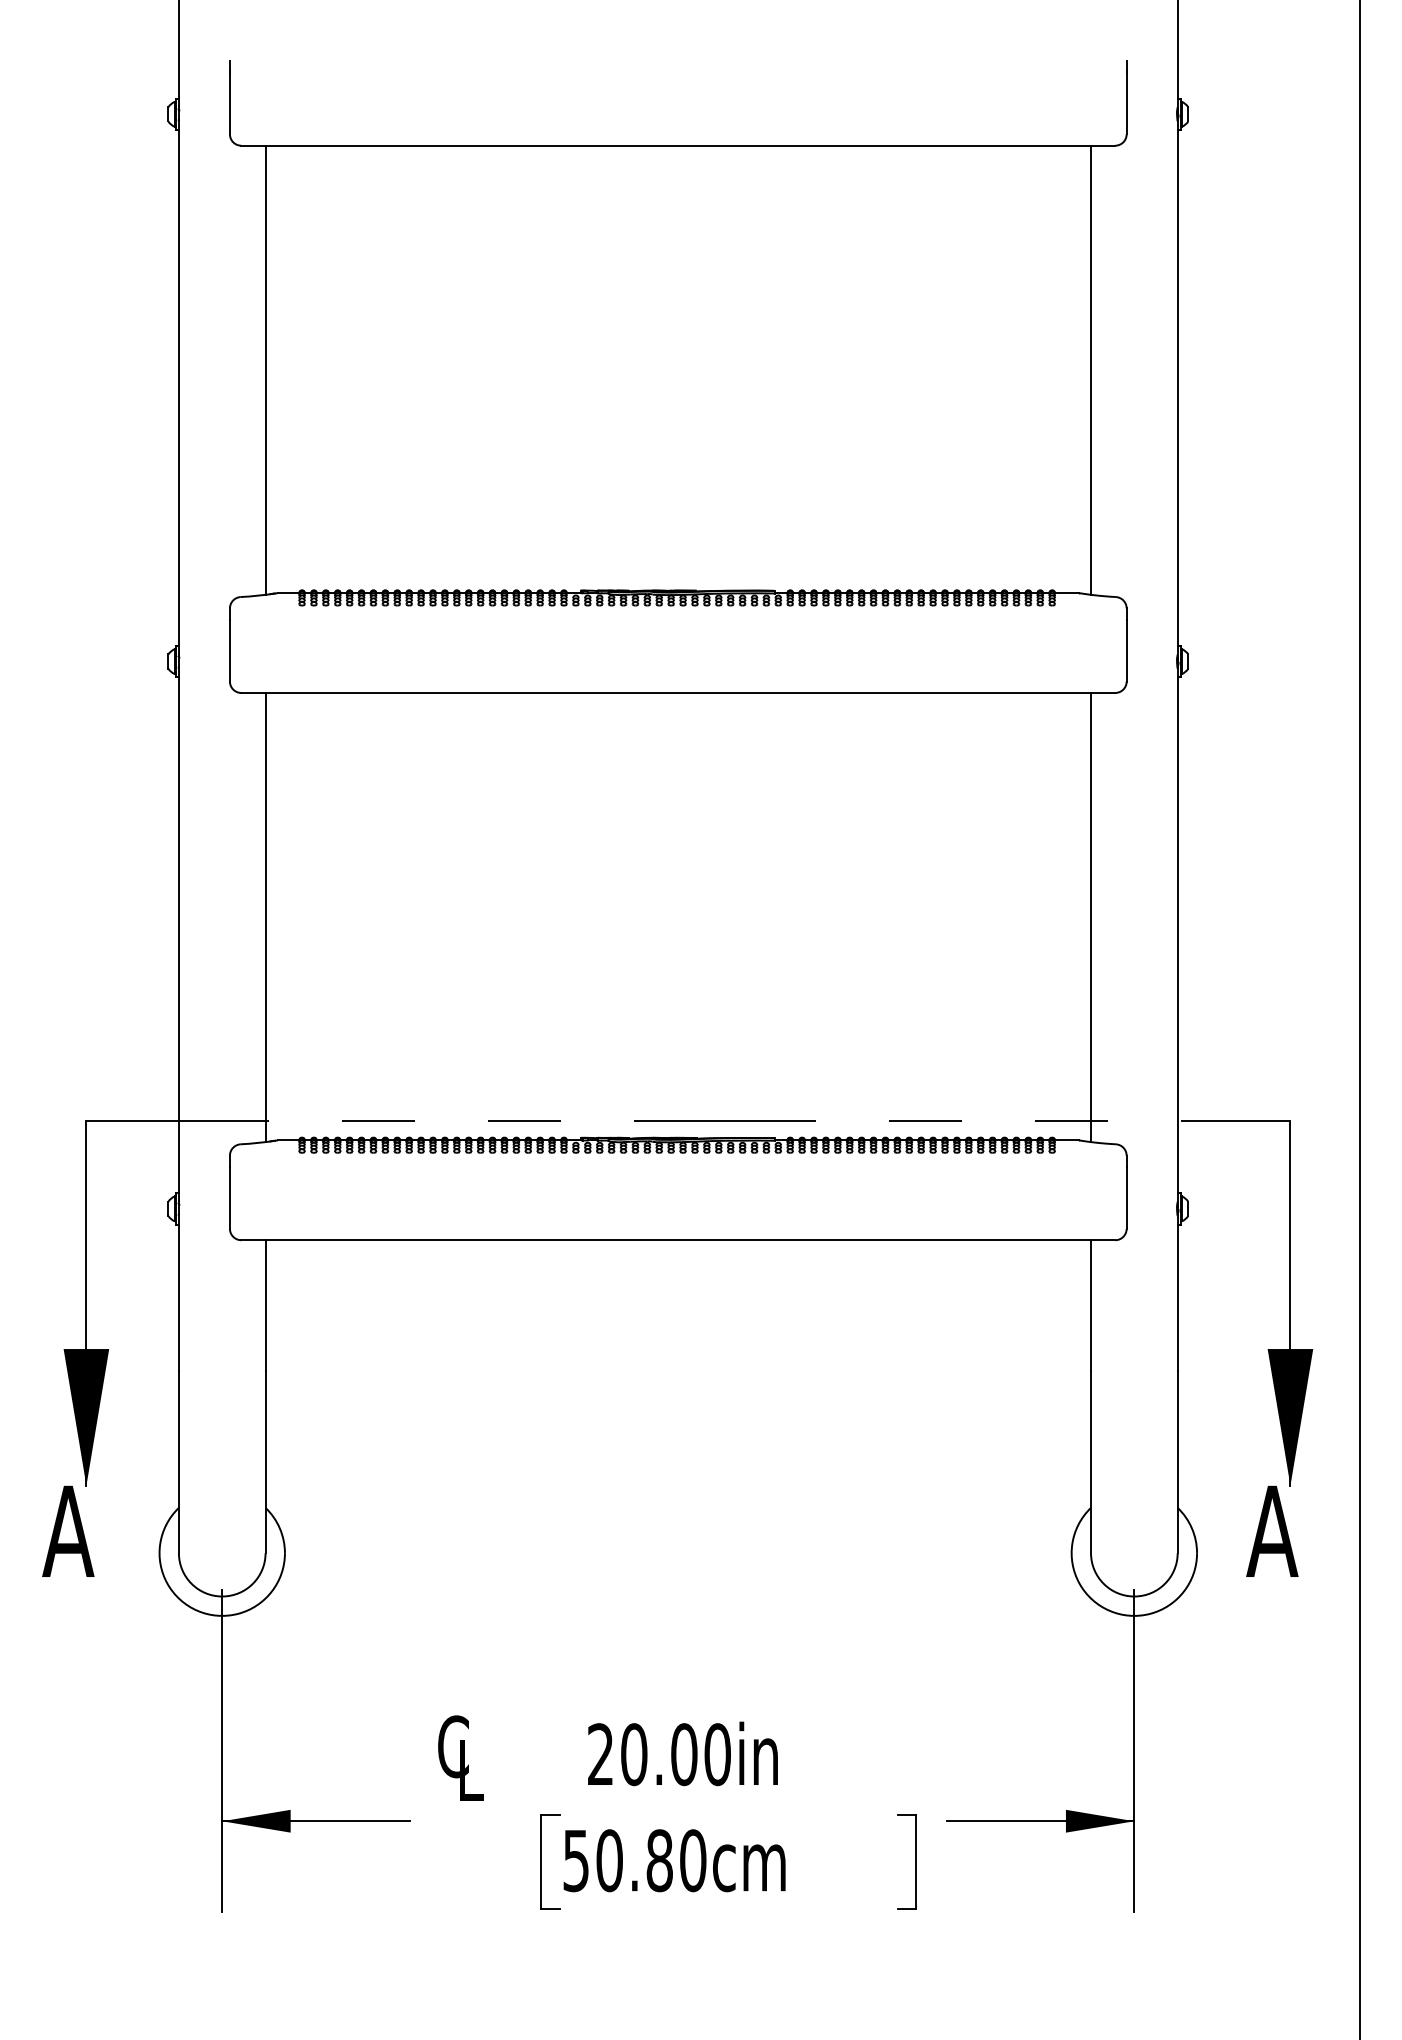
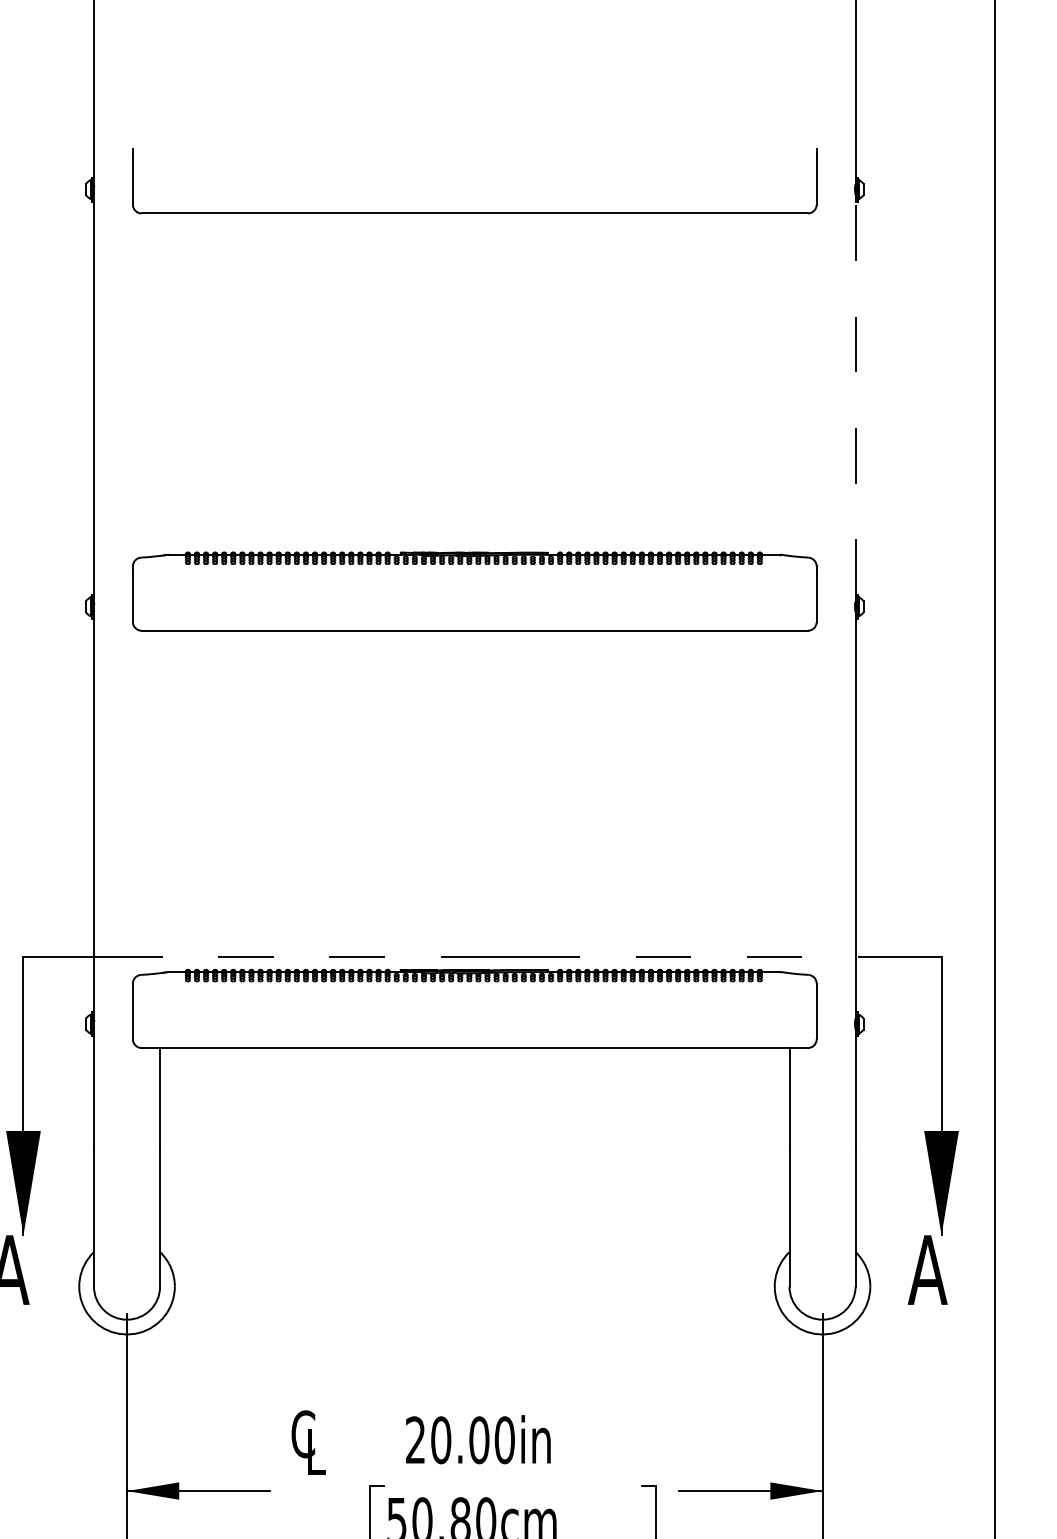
line: (265, 369) -> (160, 384), removed
line: (1091, 369) -> (789, 384), removed
line: (1177, 387) -> (855, 397), solid -> dashed
line: (265, 917) -> (160, 801), removed
line: (1091, 917) -> (789, 801), removed

